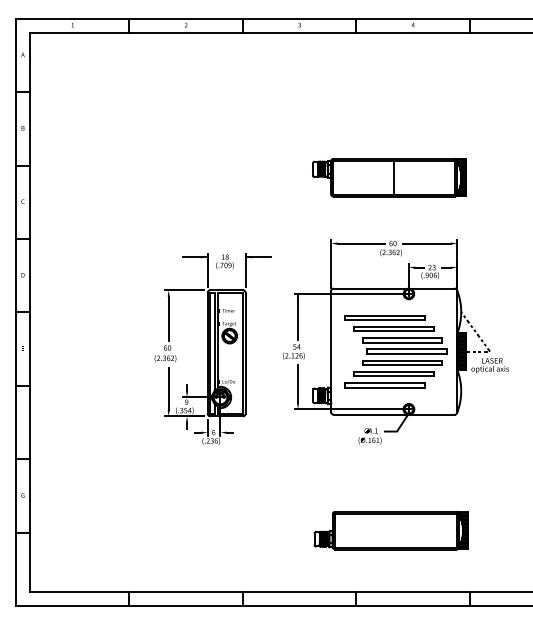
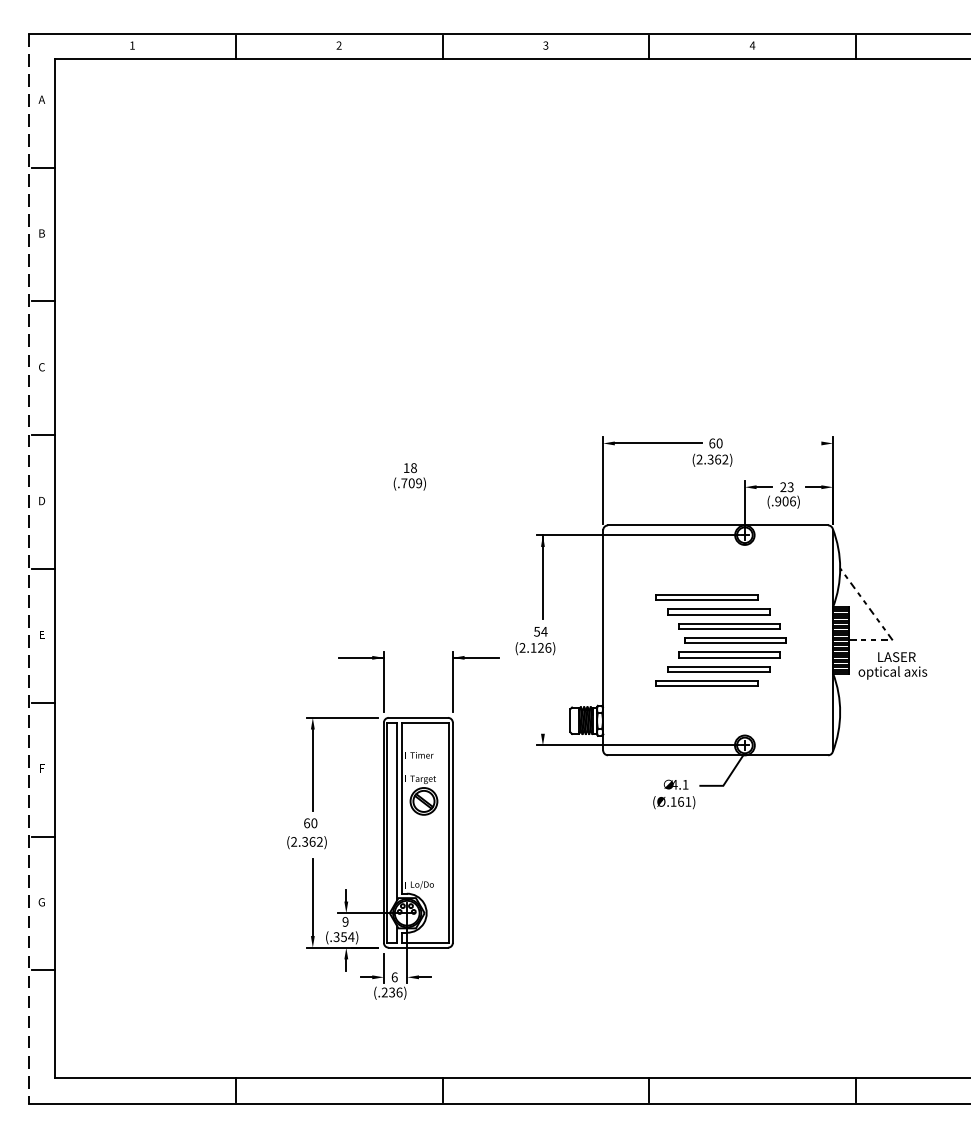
part: (389, 177) -> (709, 323), removed
line: (426, 243) -> (776, 443), removed
line: (15, 312) -> (28, 569), solid -> dashed
part: (212, 348) -> (392, 823), moved
part: (395, 351) -> (720, 640), size x0.7
line: (298, 383) -> (543, 698), removed
part: (390, 530) -> (711, 966), removed

